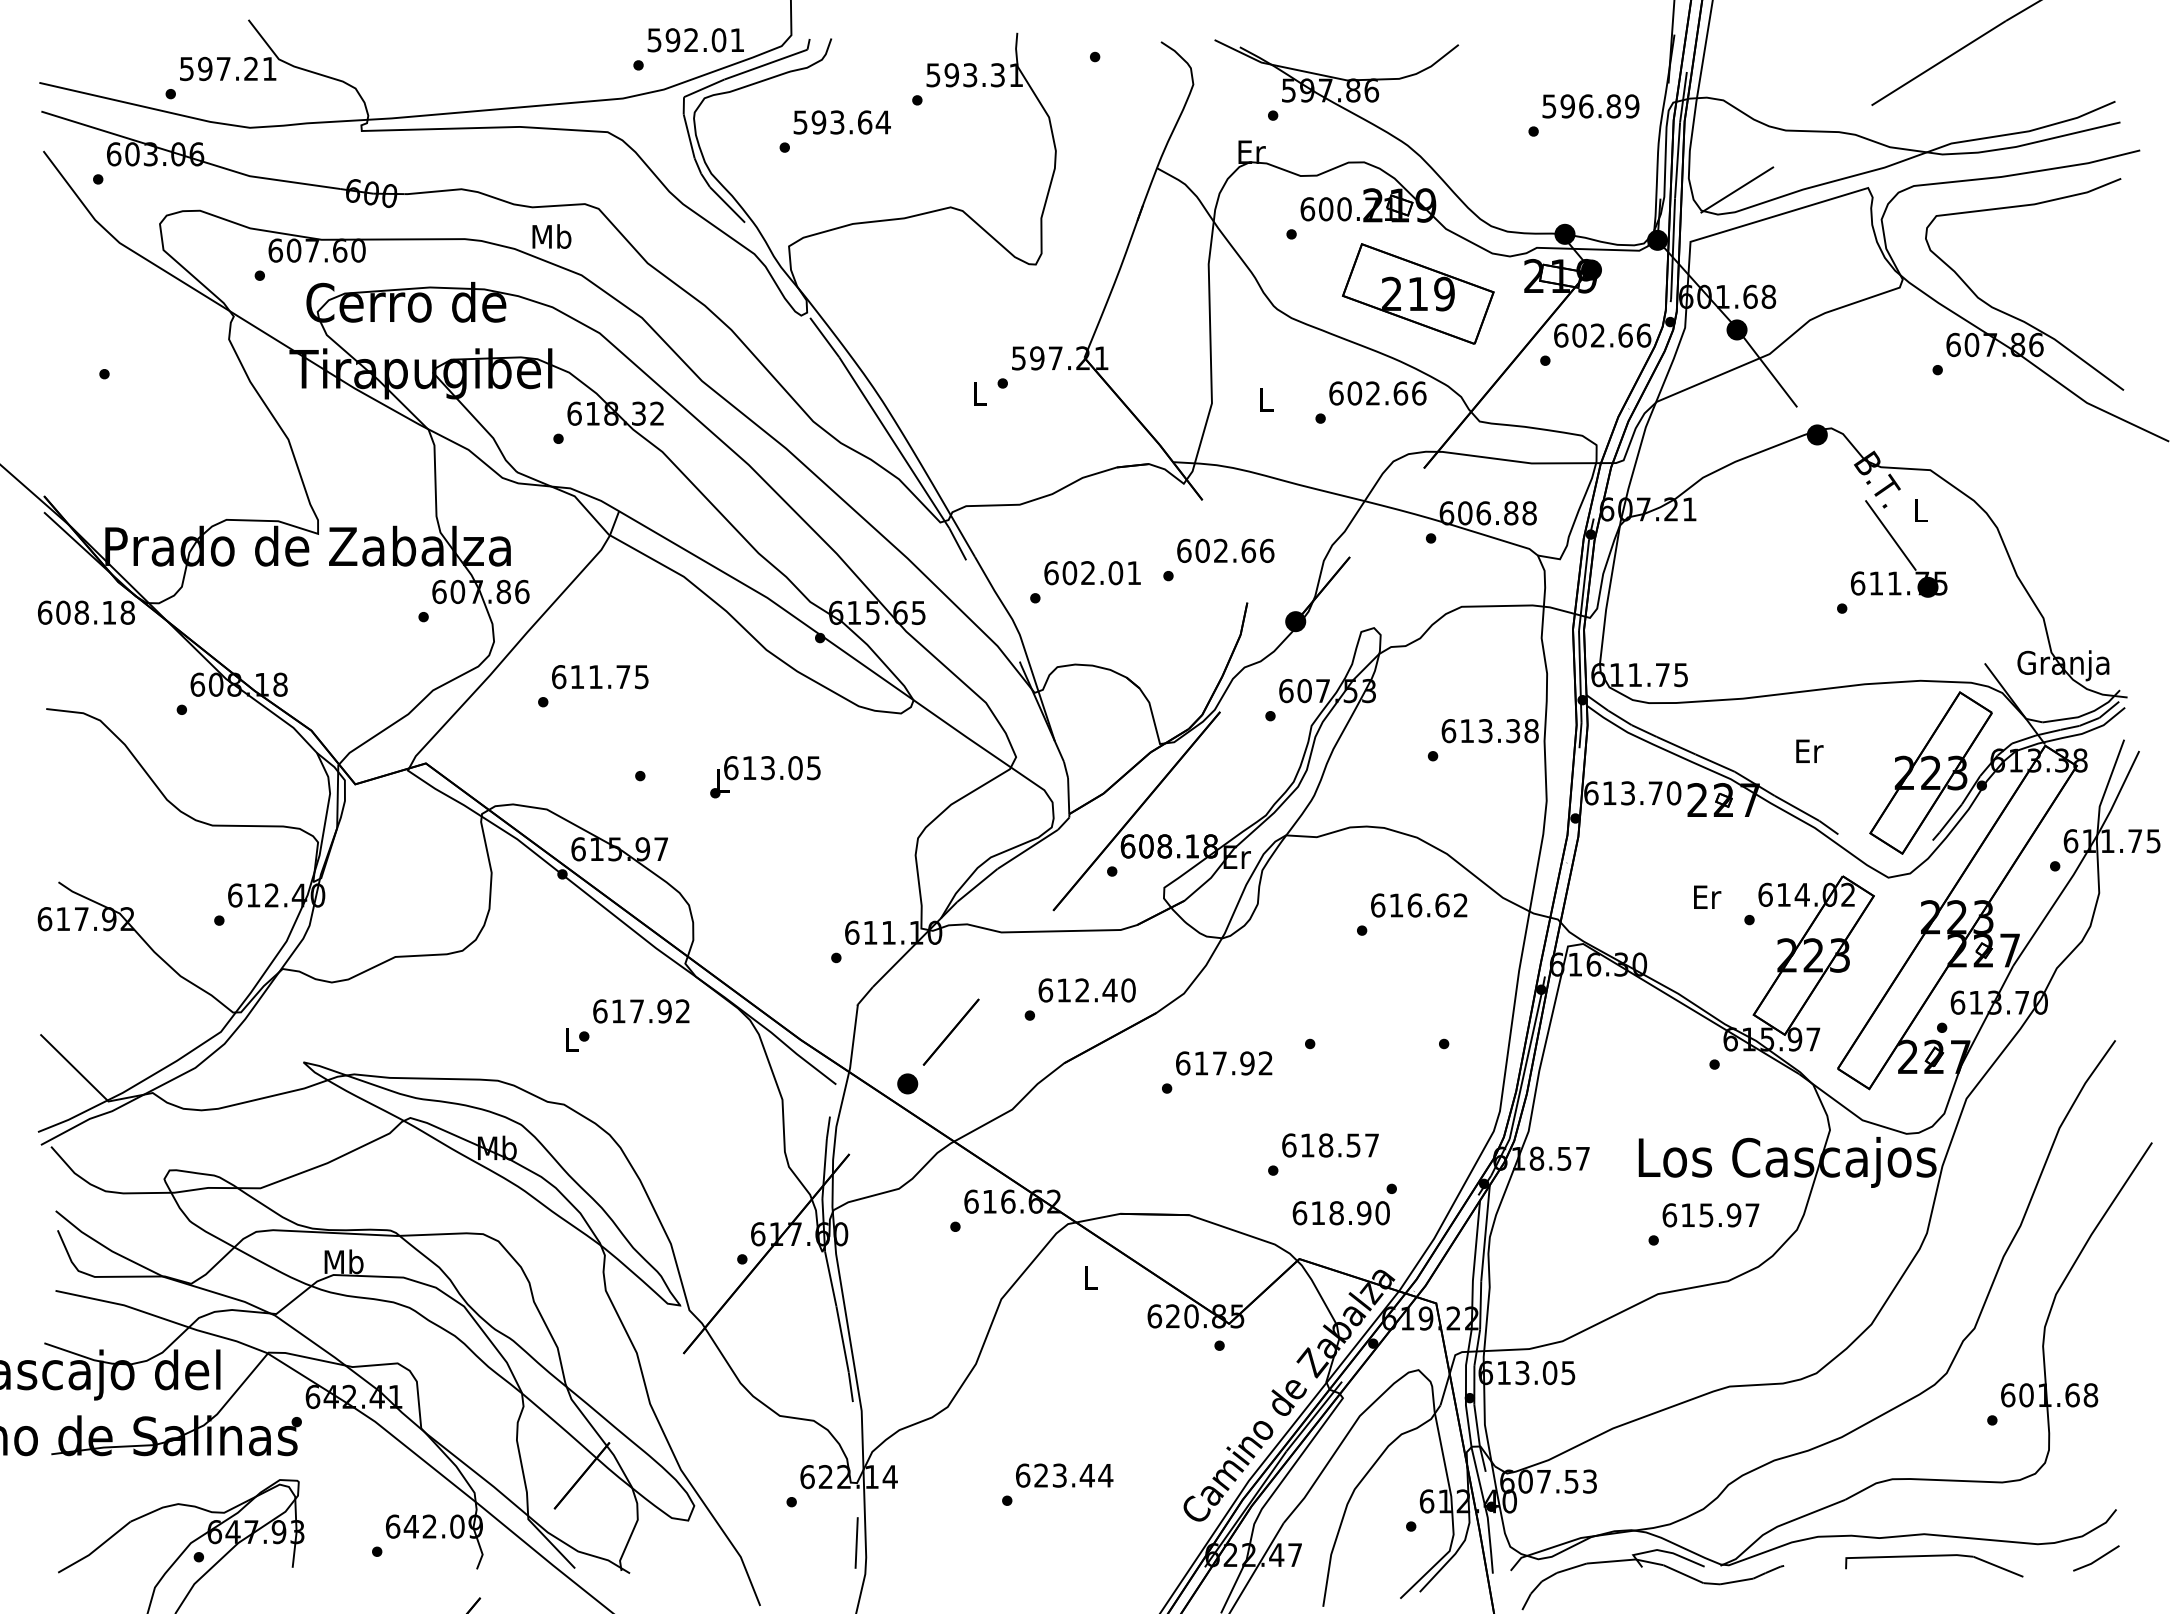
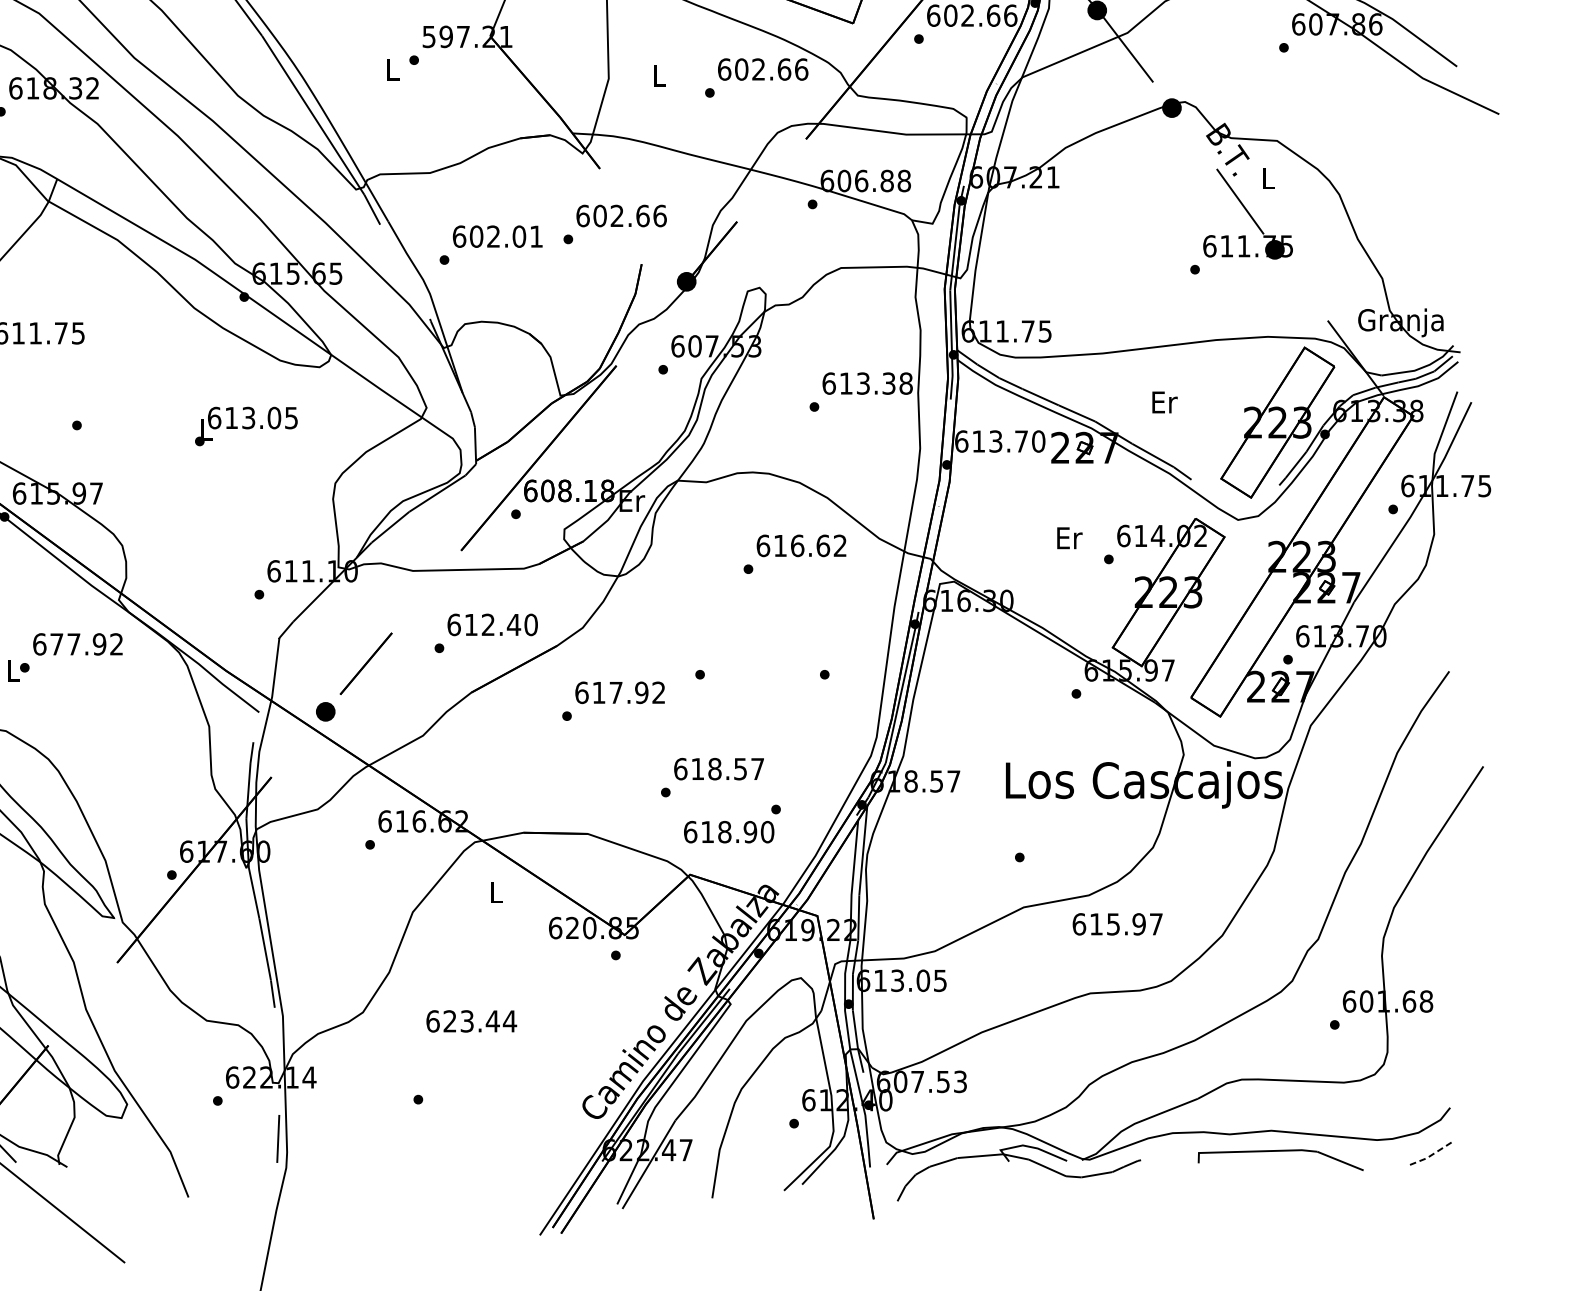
text: (765, 777) -> (246, 426), moved
text: (618, 1011) -> (56, 644), 617.92 -> 677.92
text: (1710, 1215) -> (1117, 924), moved
text: (1064, 1475) -> (471, 1021), moved
line: (2097, 1560) -> (1432, 1155), solid -> dashed

